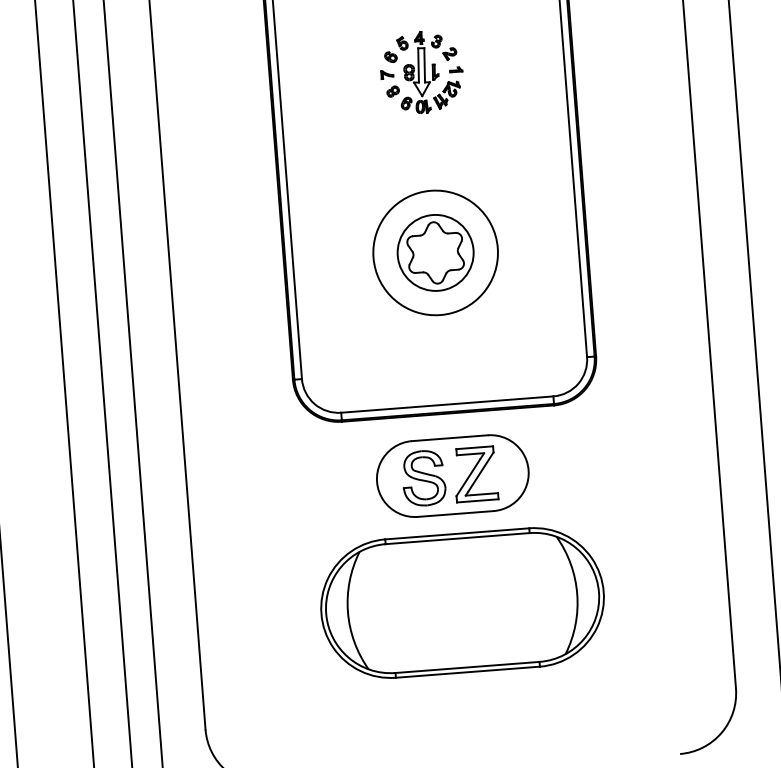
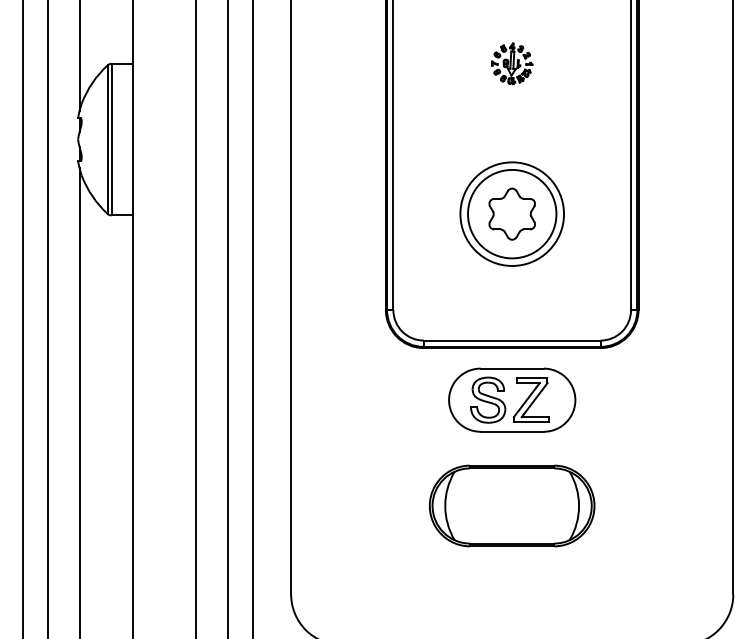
part: (420, 72) -> (511, 63), size x0.6
circle: (434, 252) -> (511, 213), size x1.4
part: (461, 602) -> (511, 505), size x0.7

